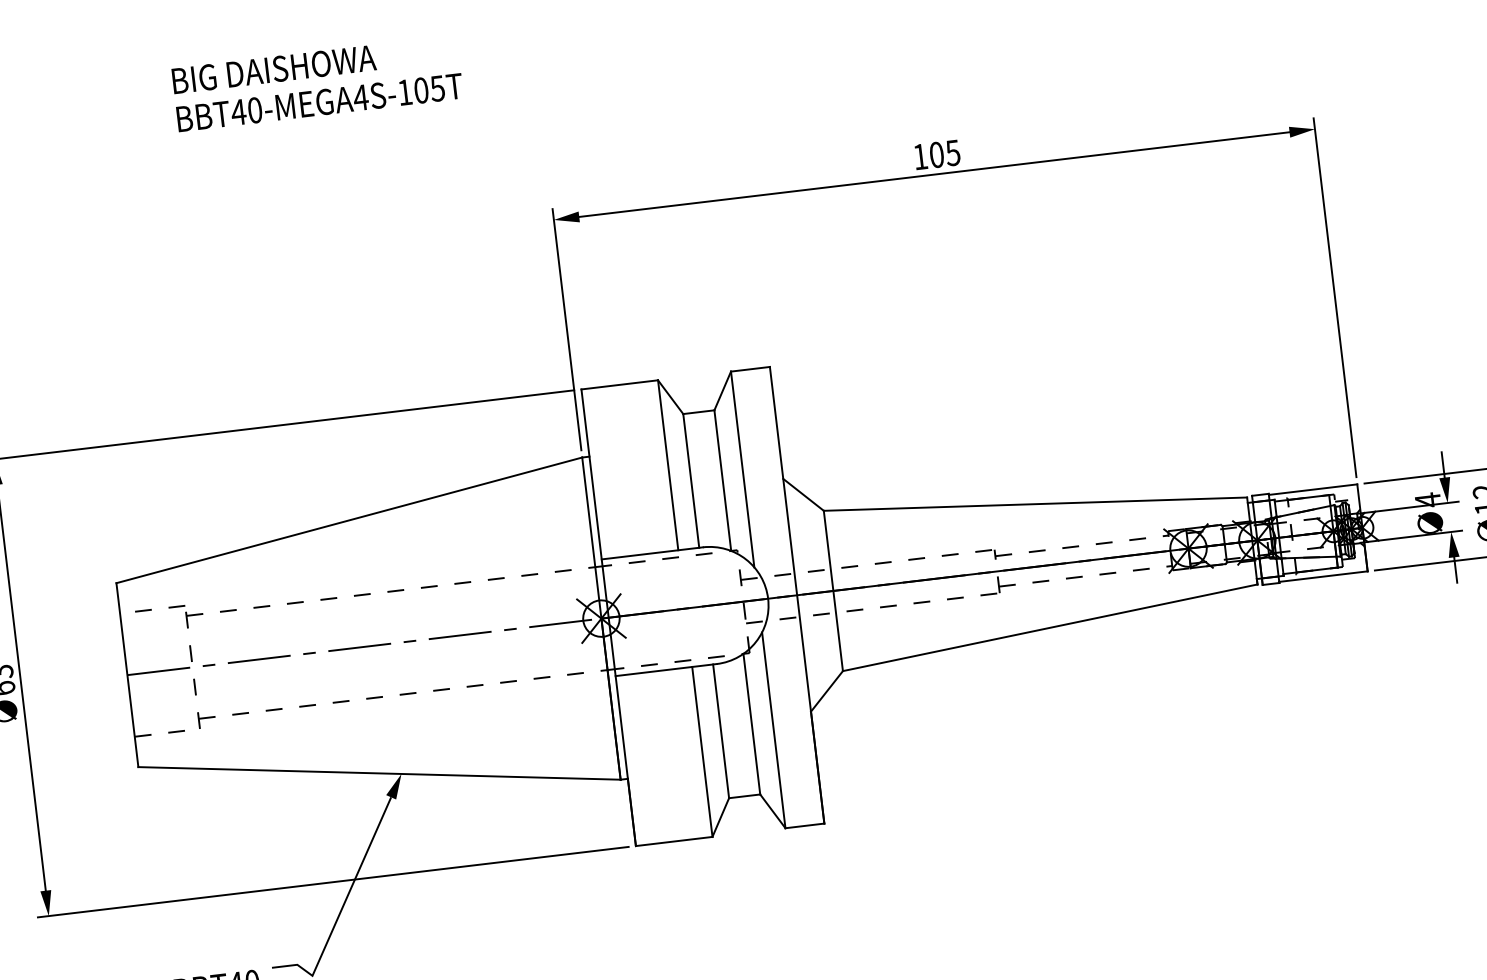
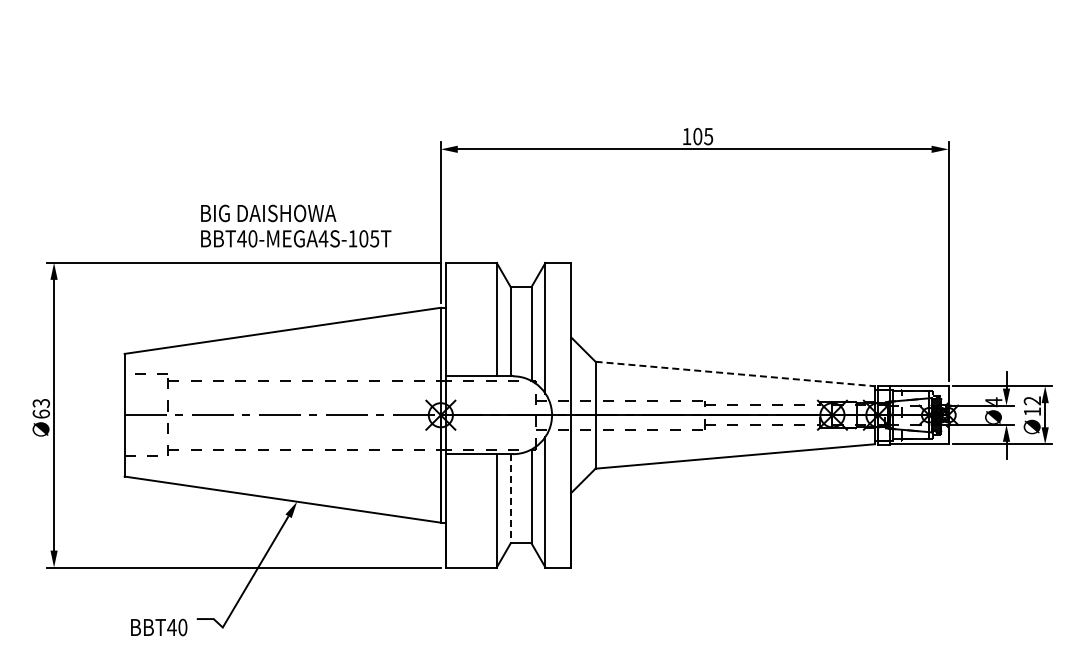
text: (318, 82) -> (296, 225), moved
line: (1035, 504) -> (735, 374), solid -> dashed
line: (720, 730) -> (510, 498), solid -> dashed

